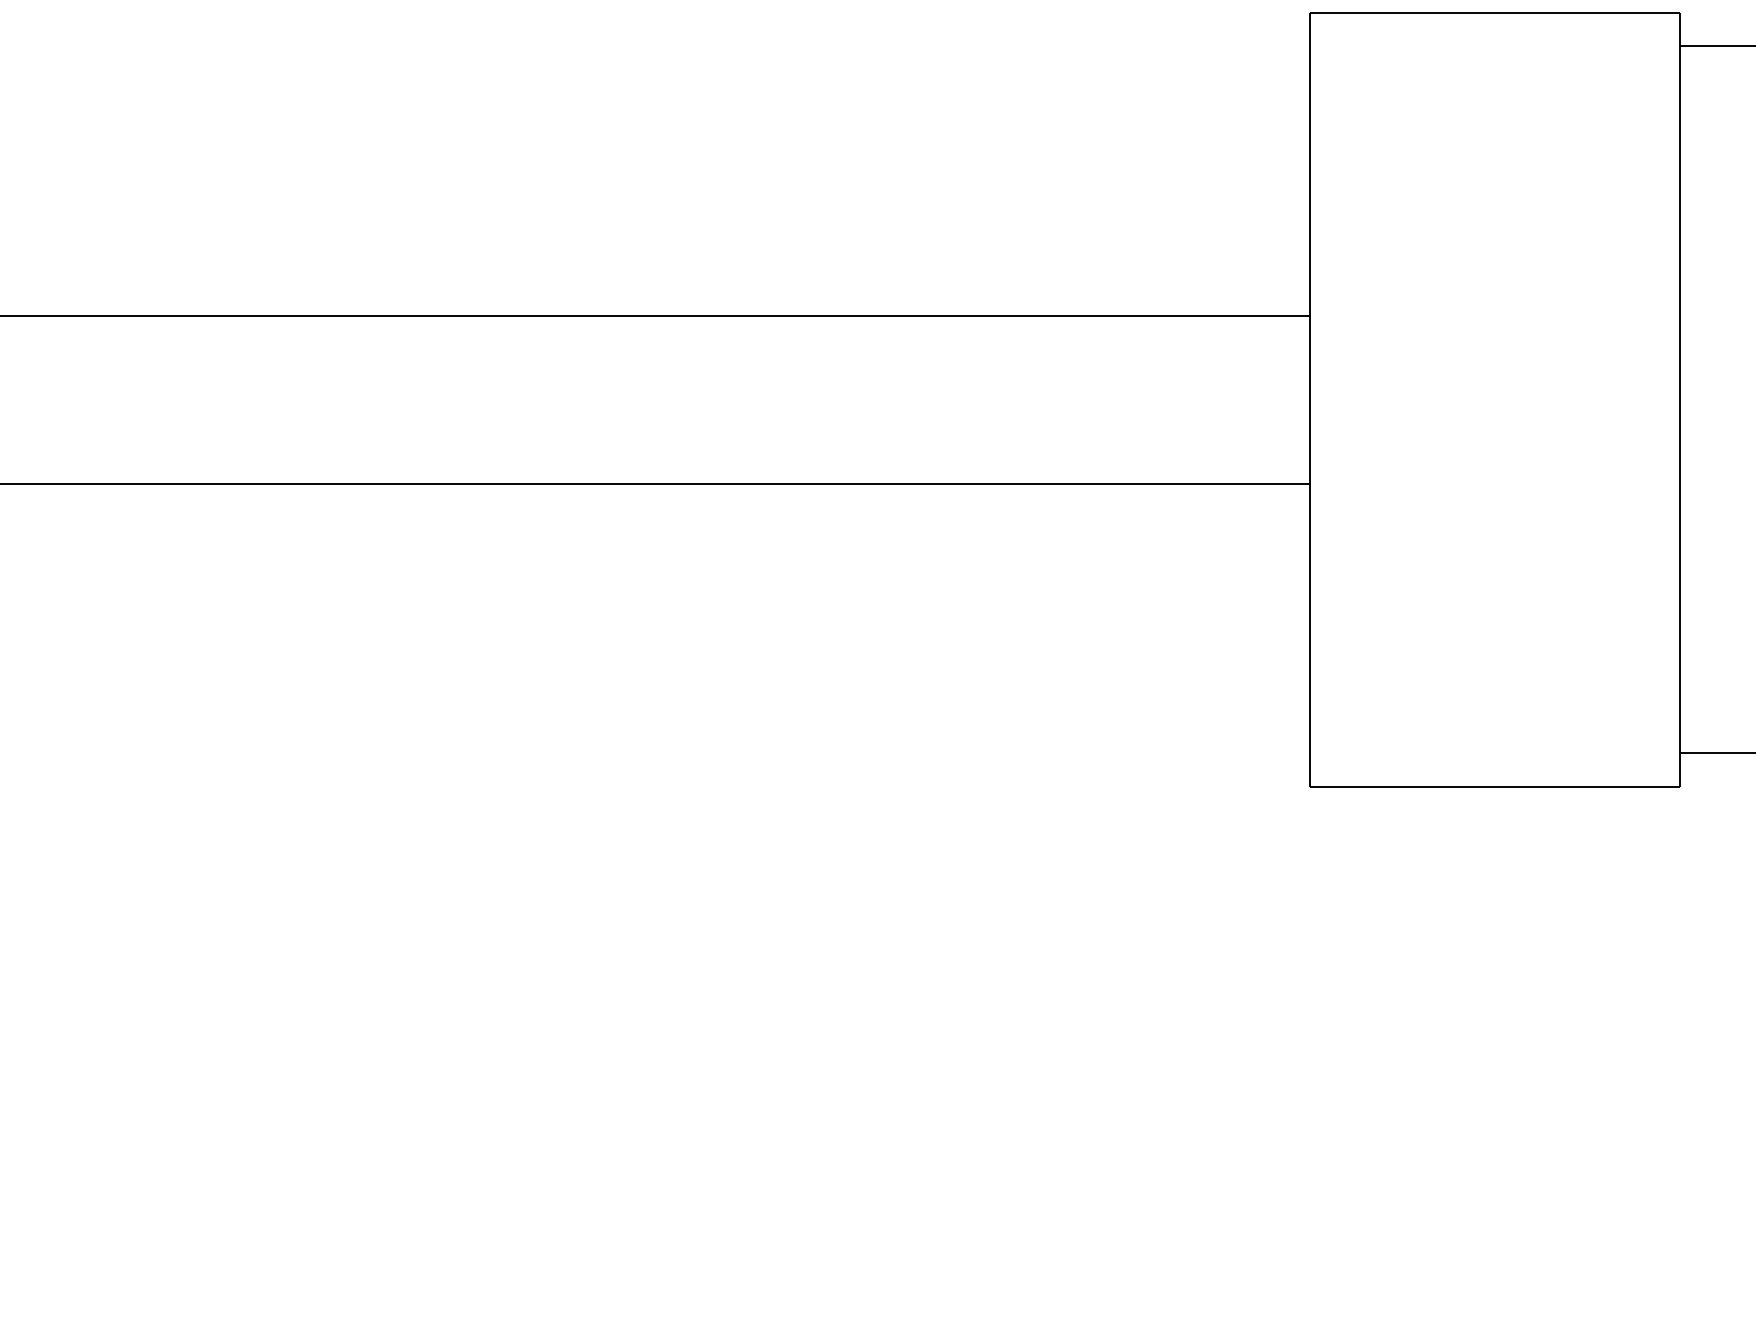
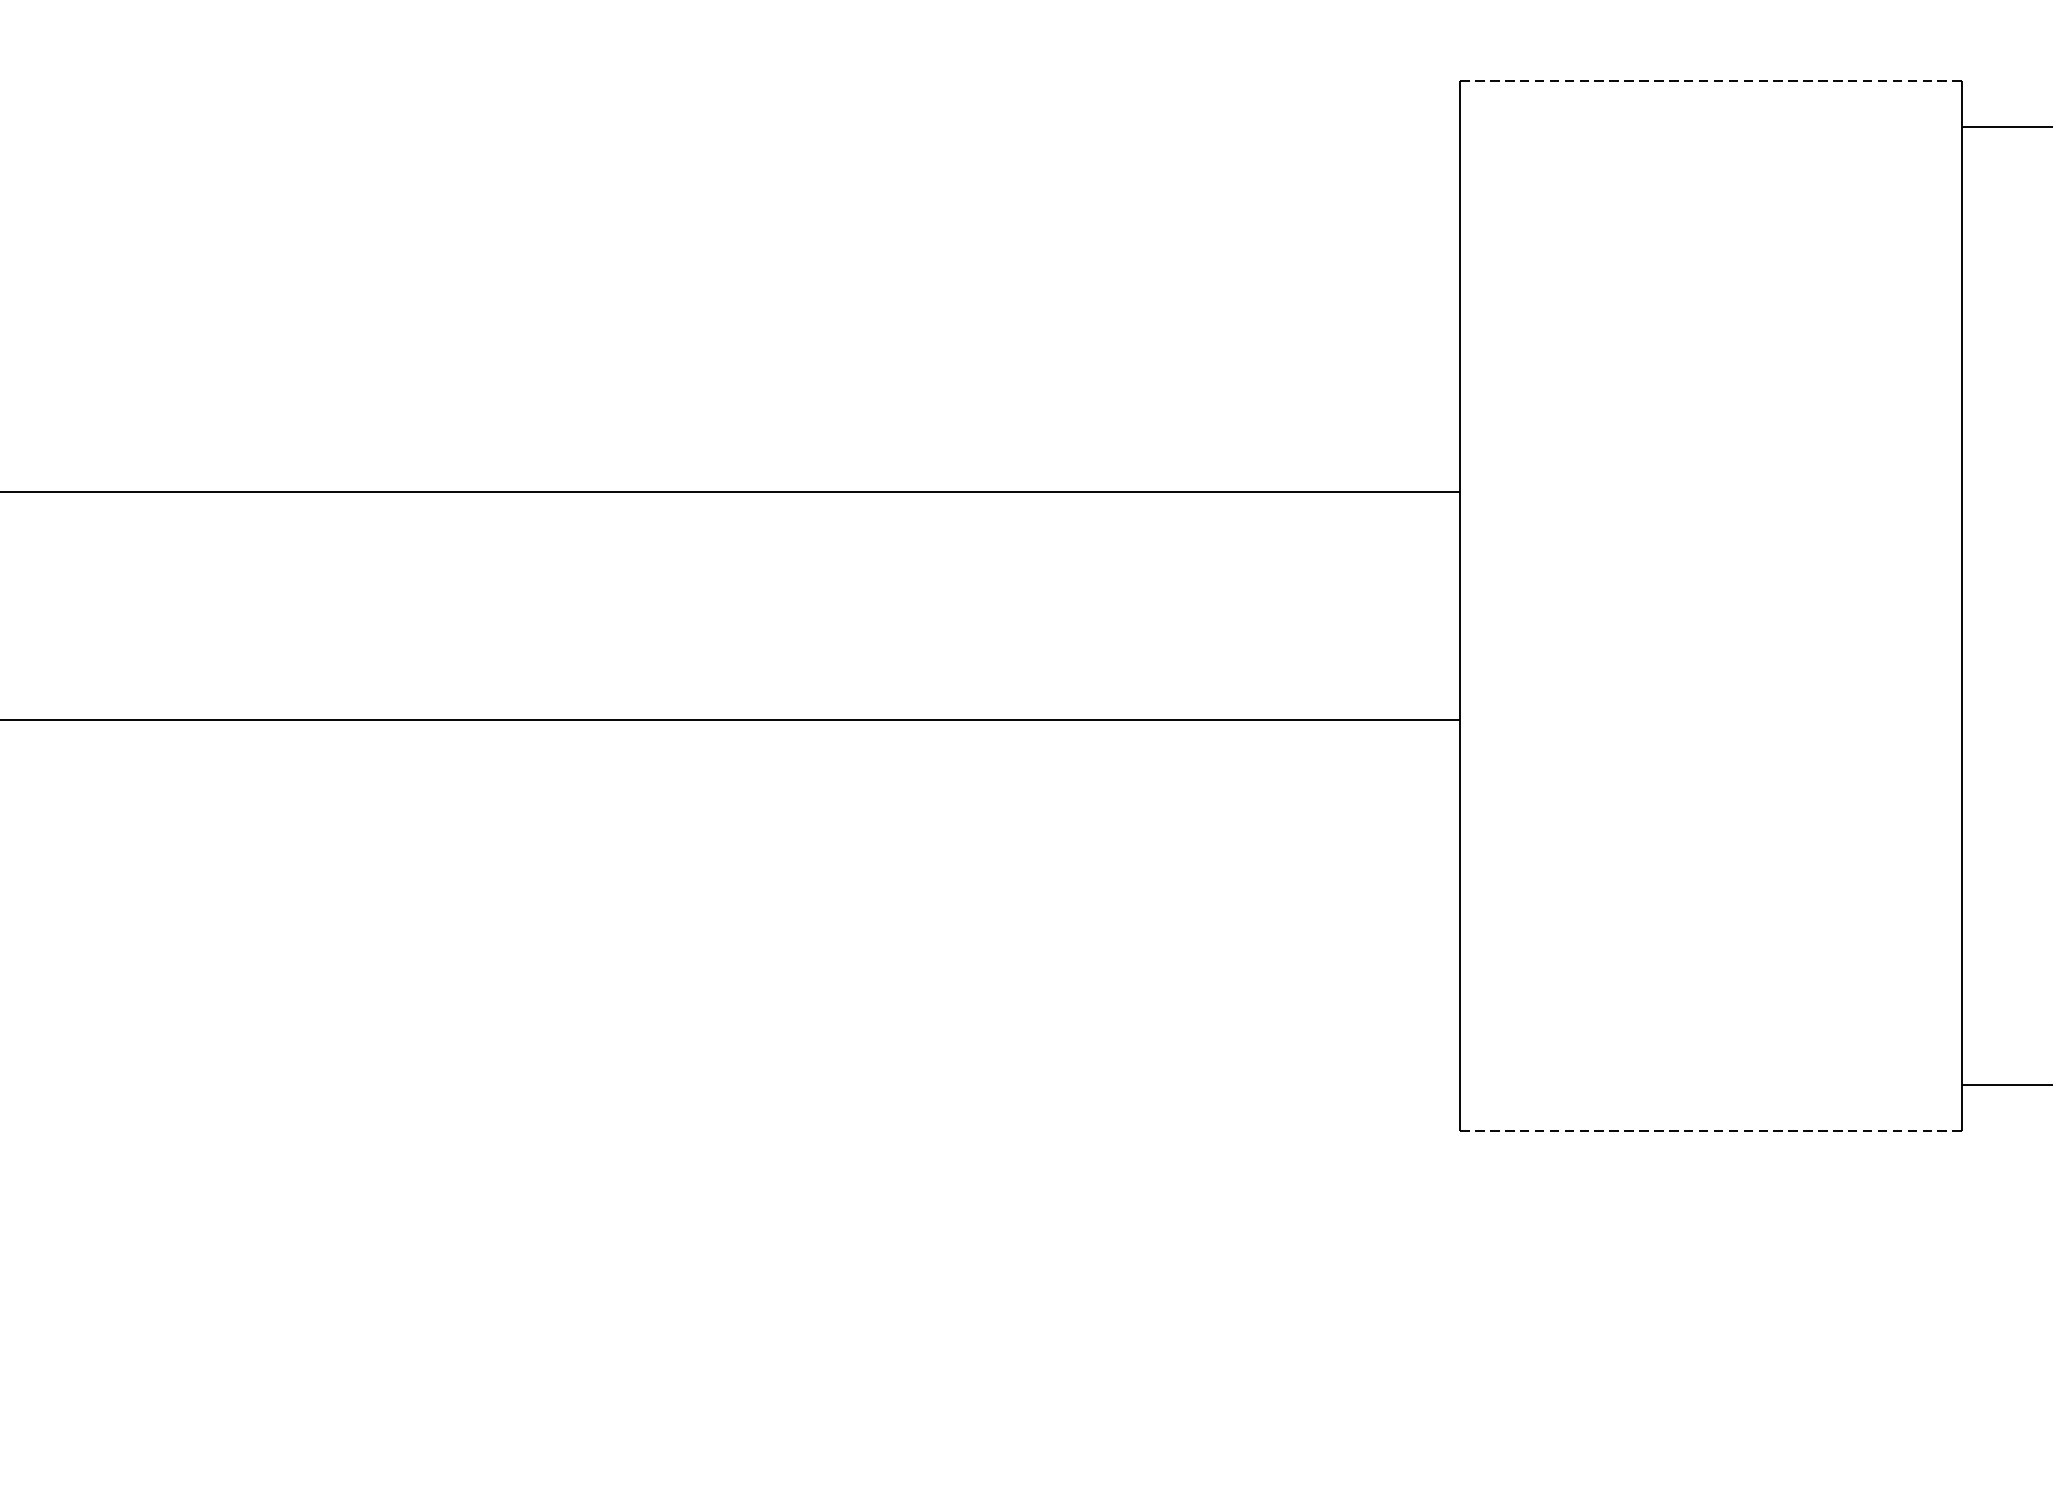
line: (1494, 12) -> (1710, 81), solid -> dashed
line: (1494, 786) -> (1710, 1130), solid -> dashed

